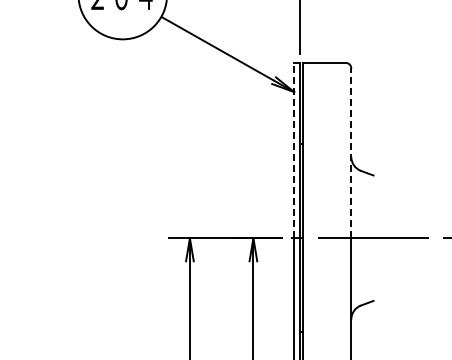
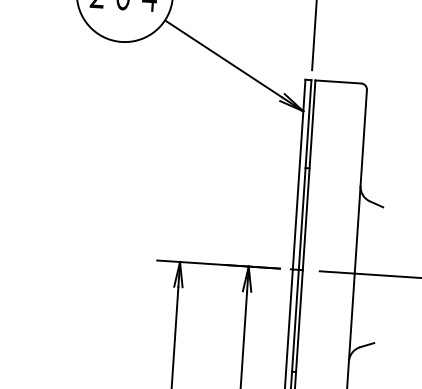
line: (294, 150) -> (299, 174), dashed -> solid
line: (351, 153) -> (361, 181), dashed -> solid

